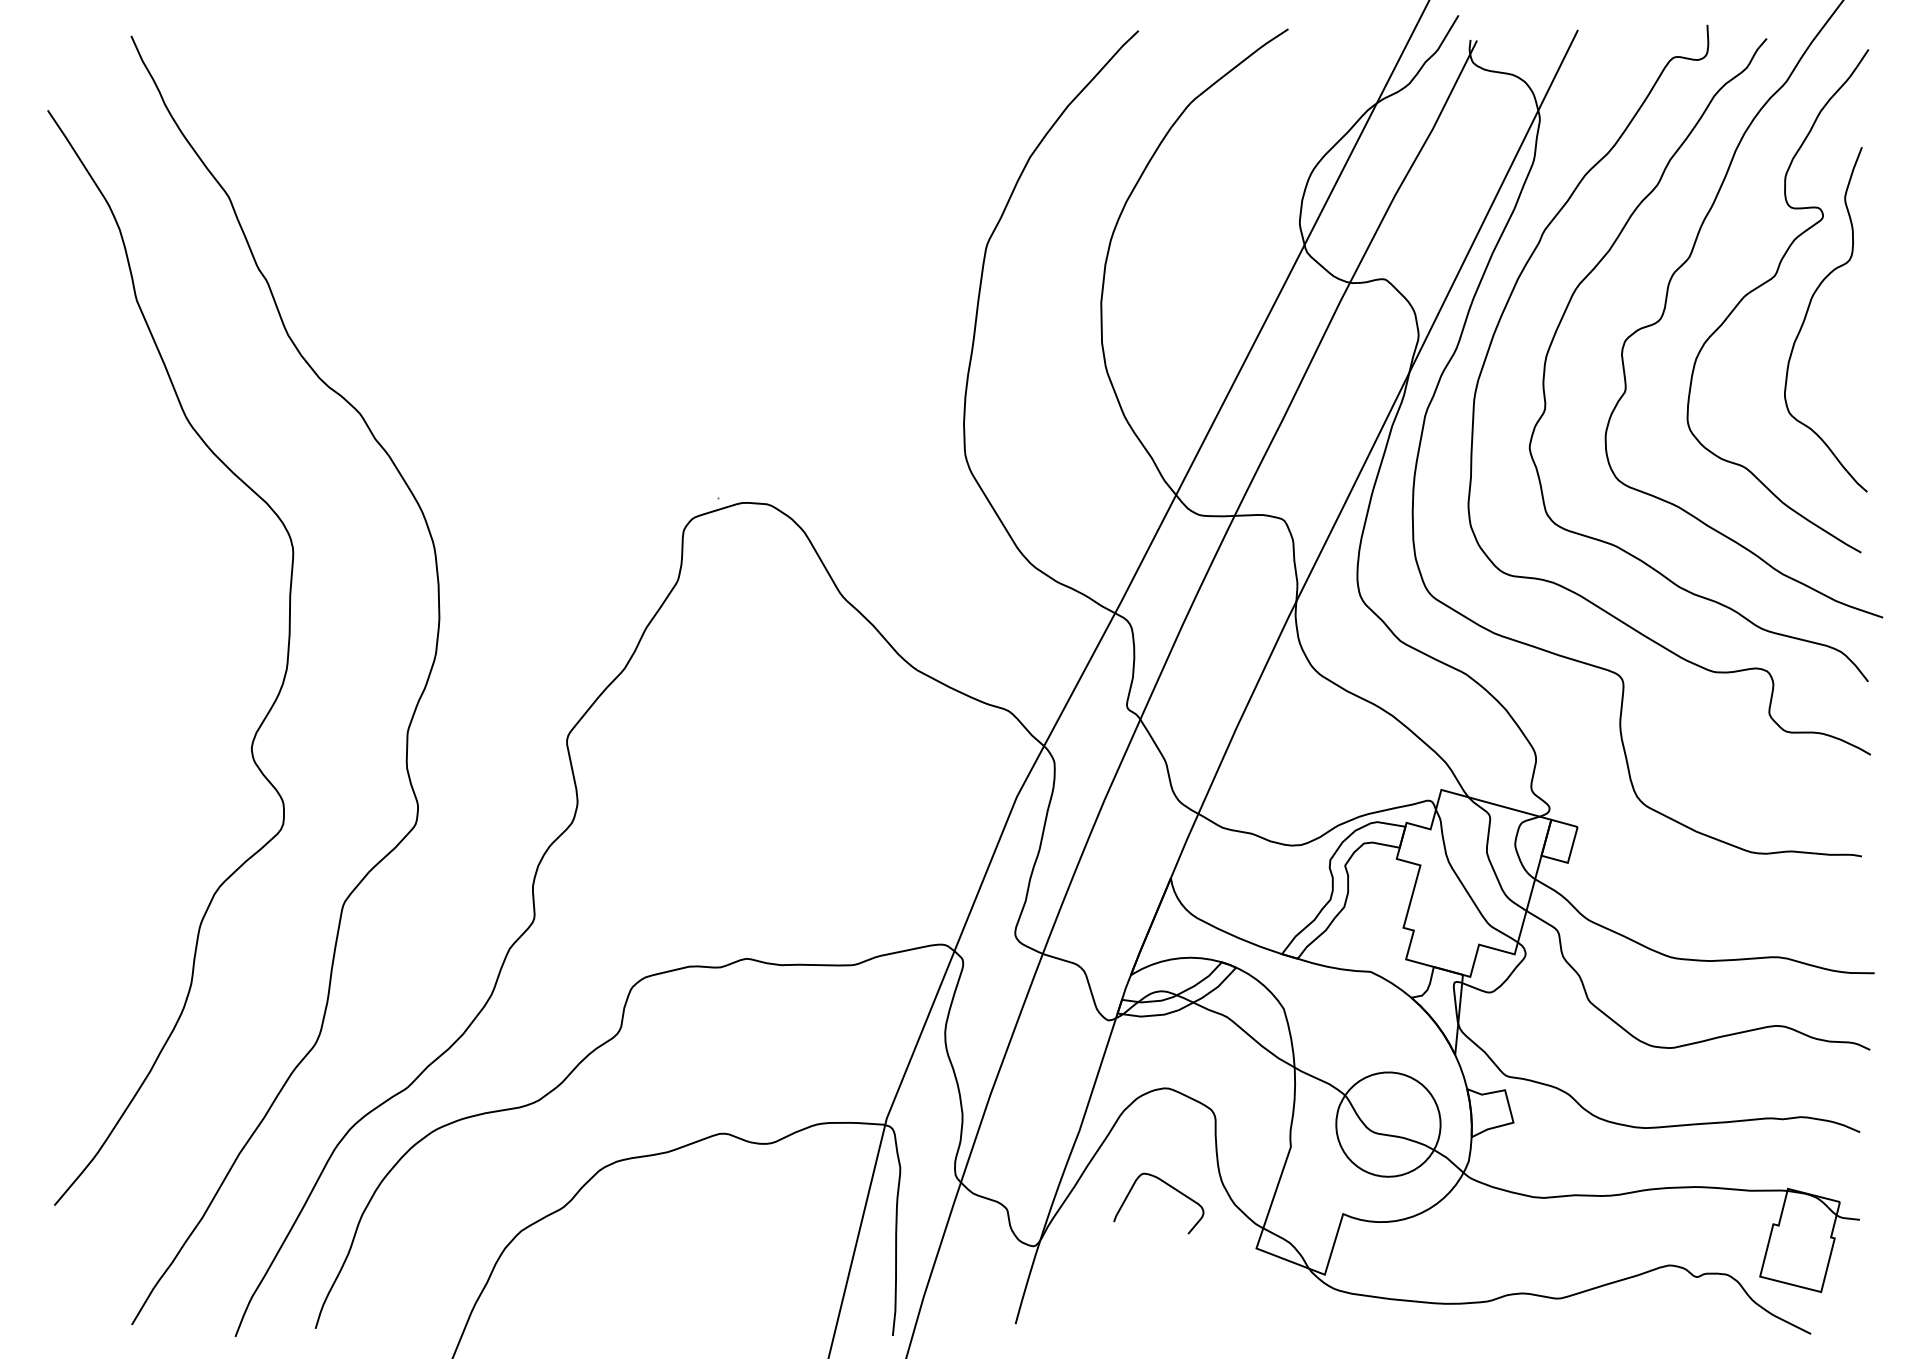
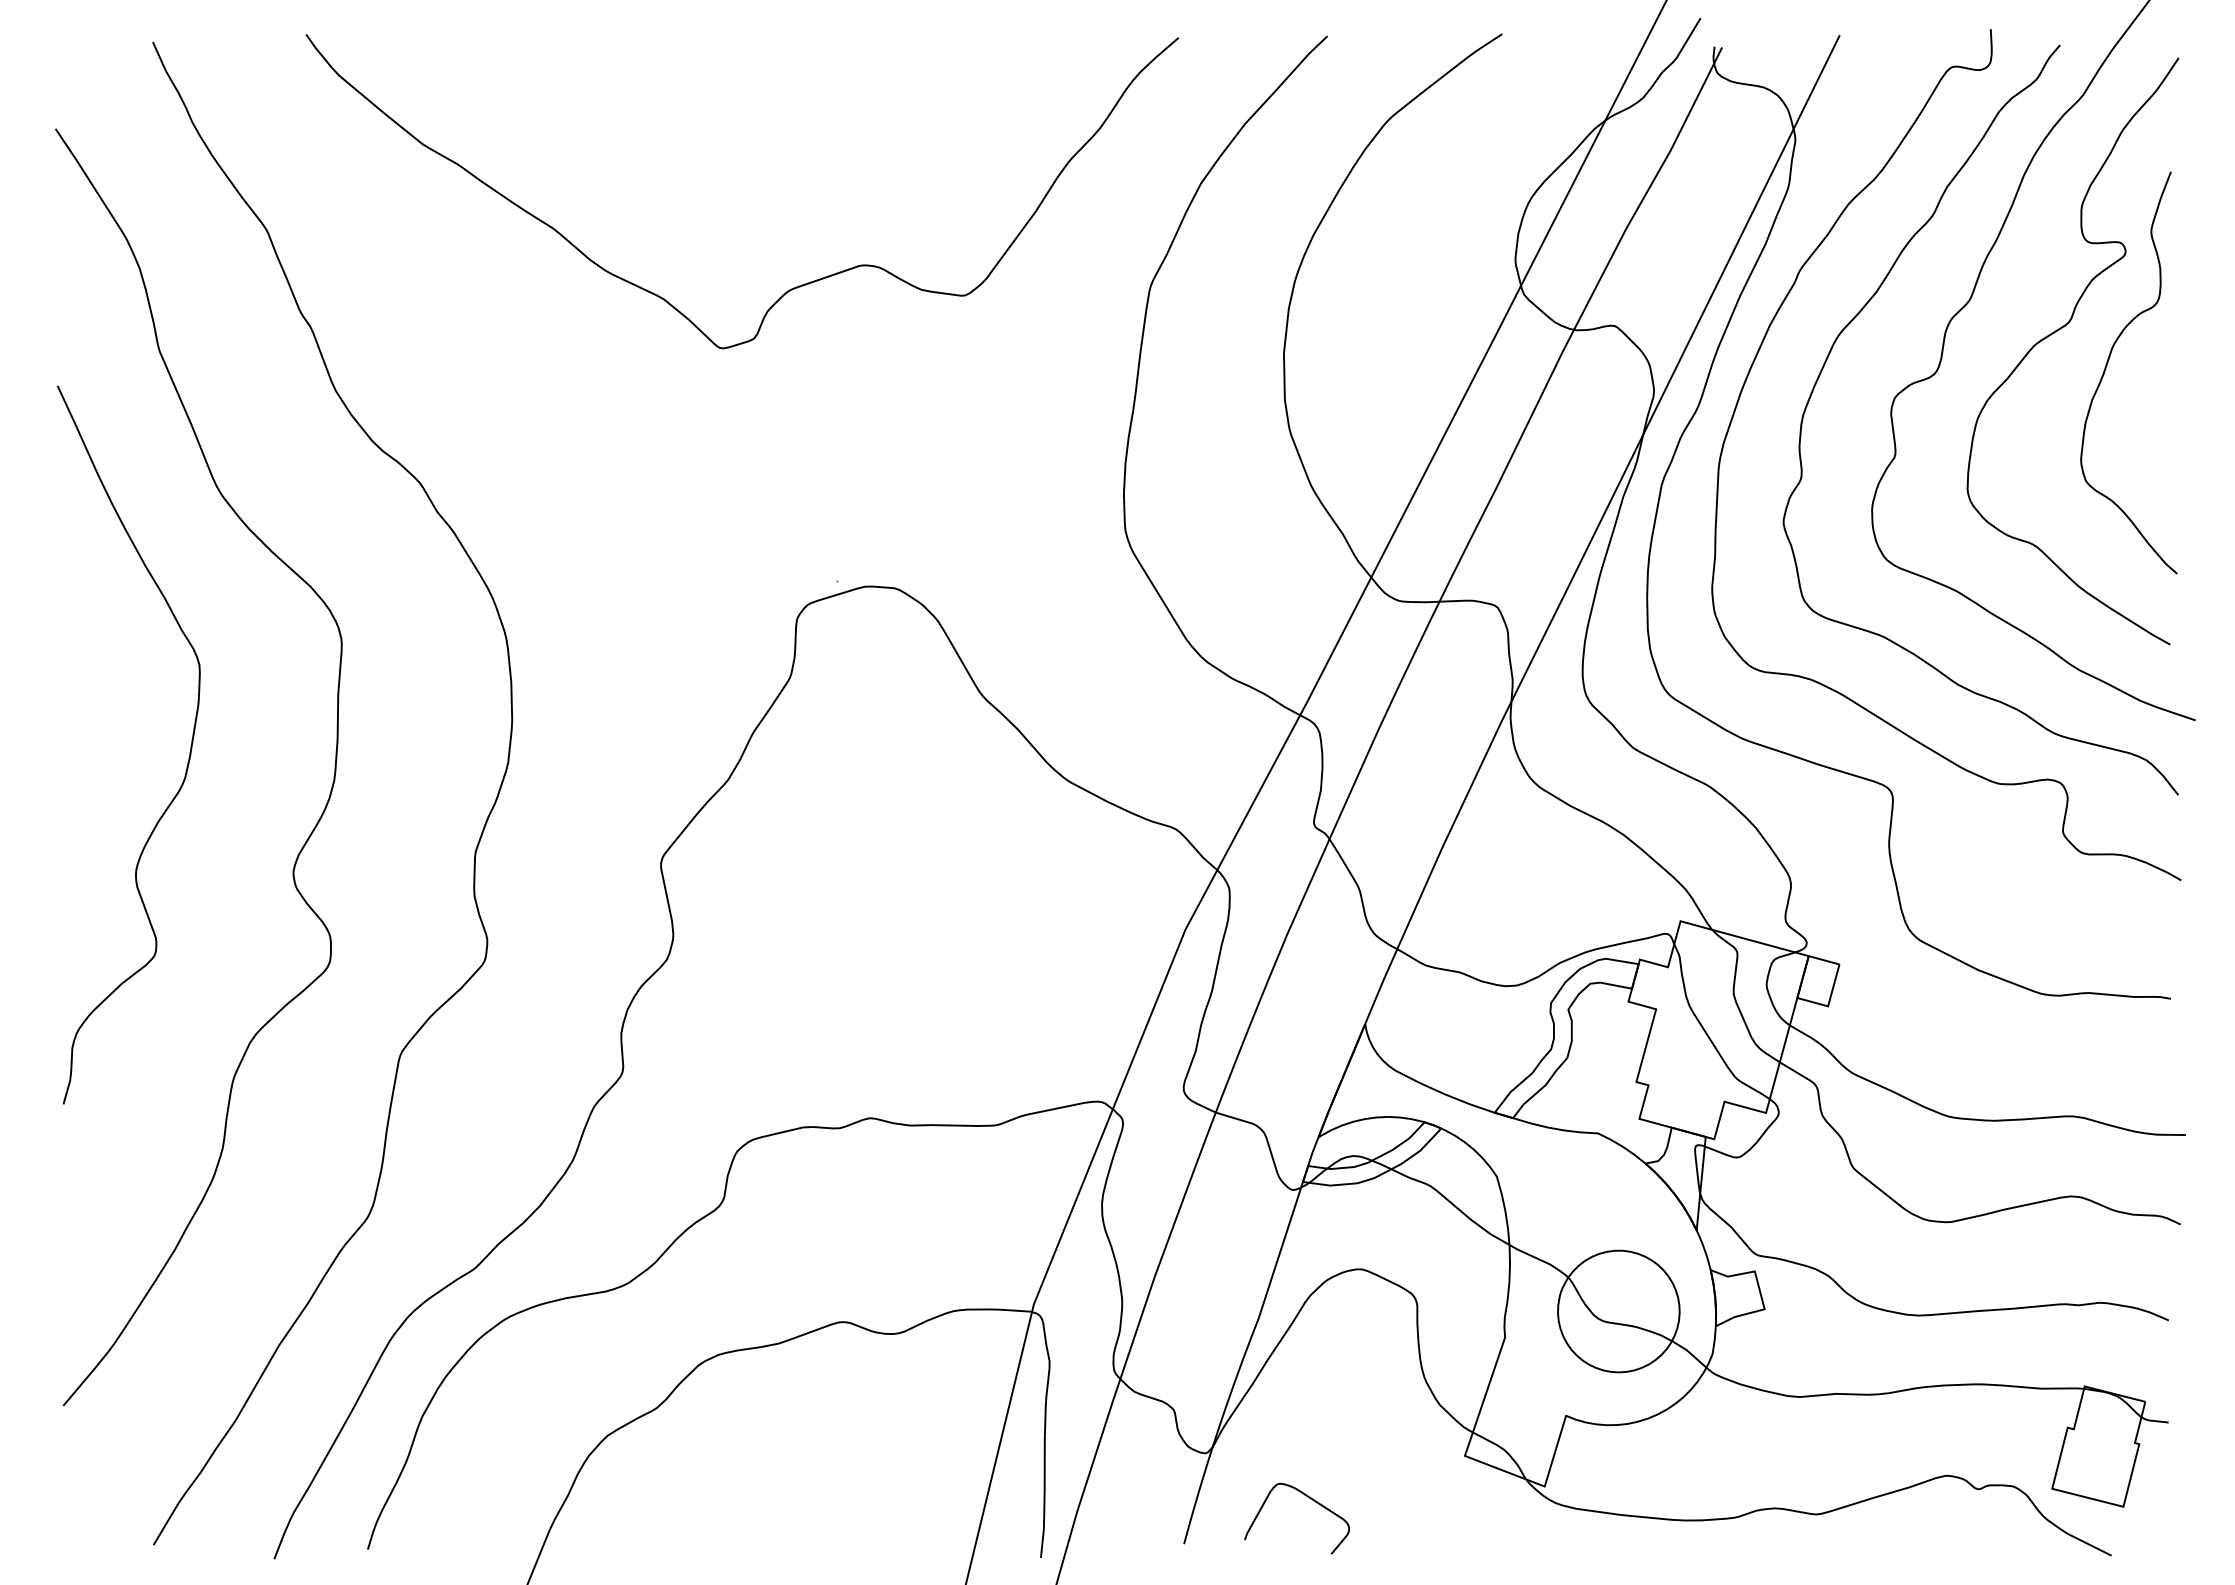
curve: (678, 247) -> (791, 288), added
curve: (161, 649) -> (188, 757), added
curve: (1170, 1187) -> (1310, 1499), moved

